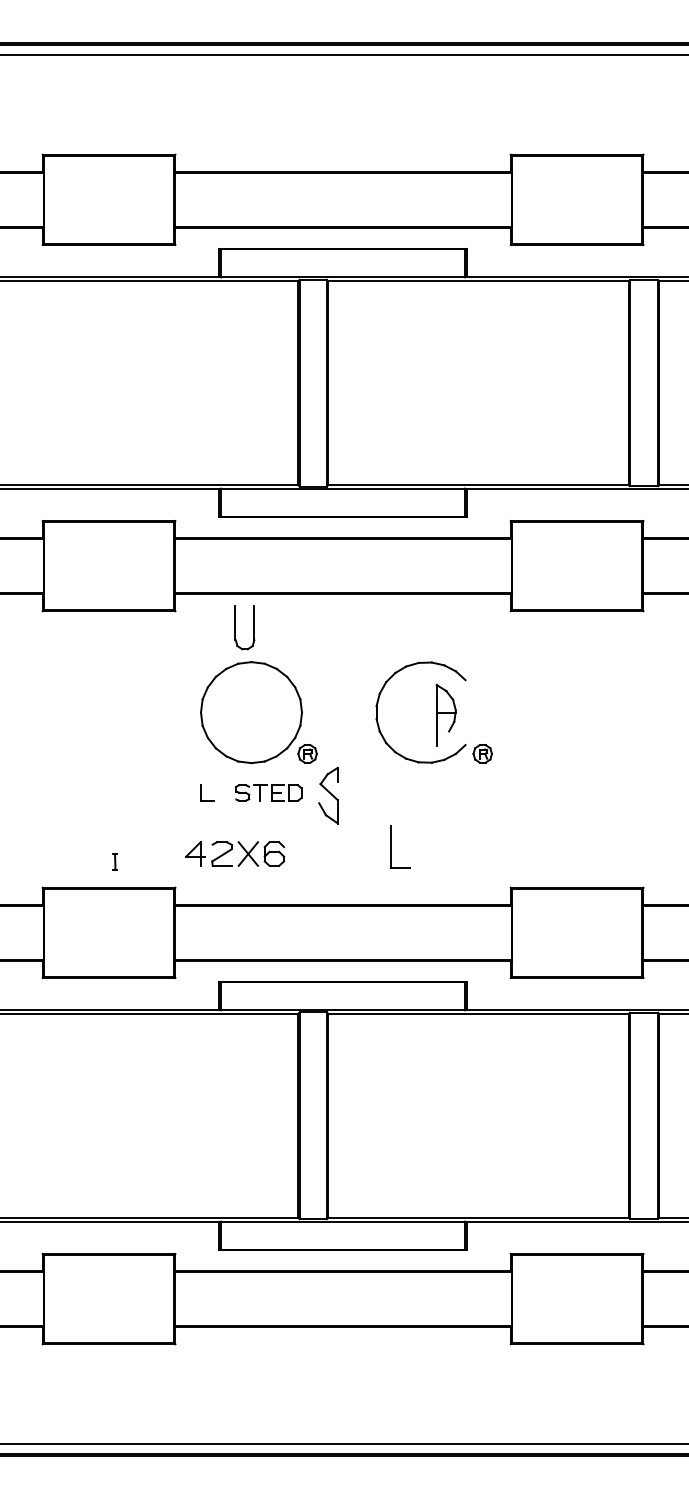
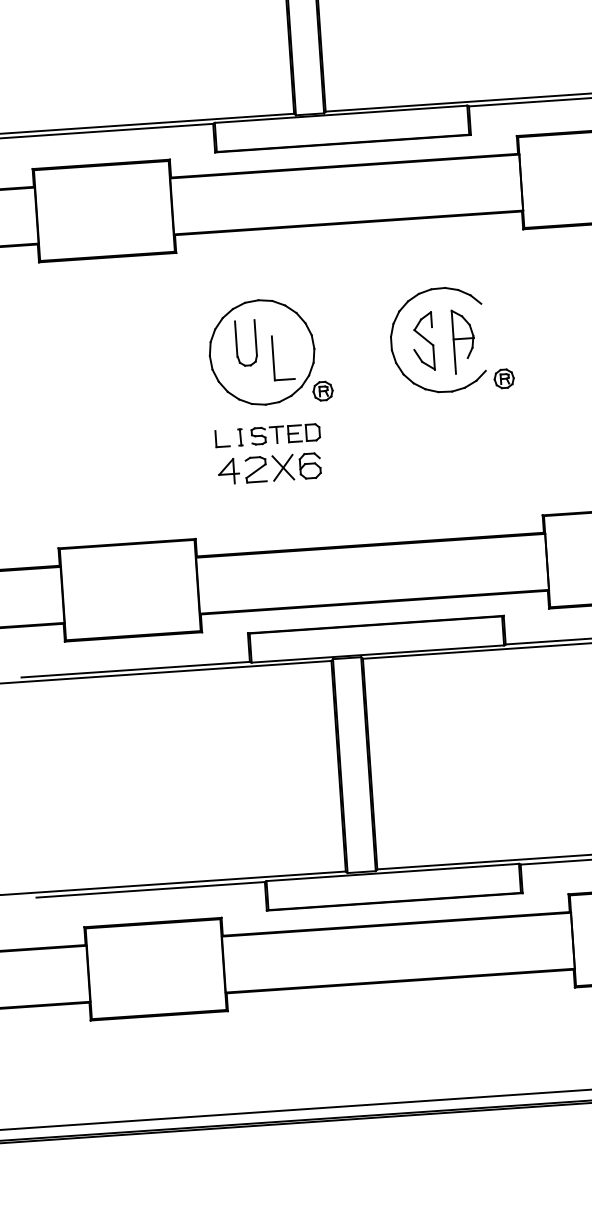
part: (235, 627) -> (236, 343), moved
part: (328, 795) -> (423, 341), moved
part: (391, 846) -> (273, 357), moved
part: (235, 853) -> (270, 468), moved
part: (114, 861) -> (239, 437), moved

